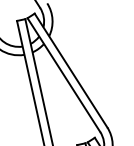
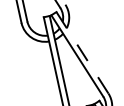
line: (71, 71) -> (82, 53), solid -> dashed

